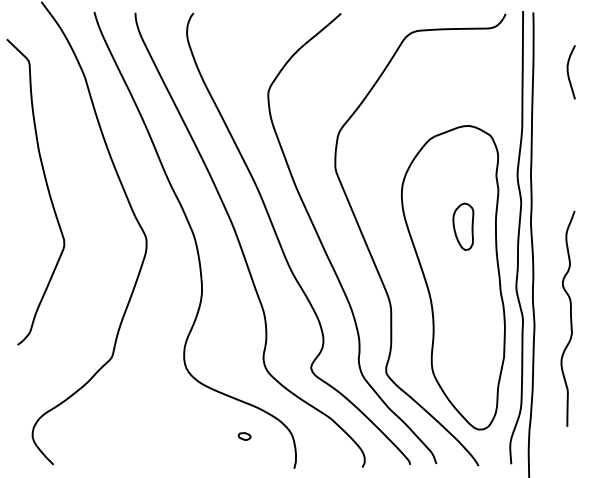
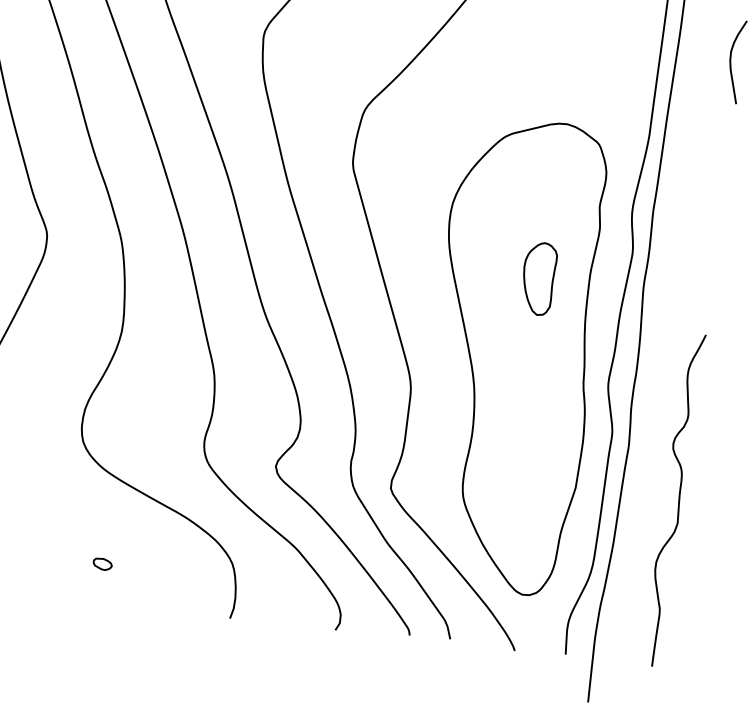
curve: (570, 318) -> (678, 499), moved
part: (244, 436) -> (102, 564), moved

